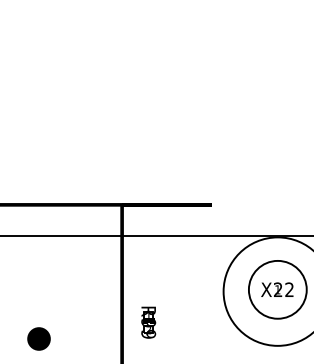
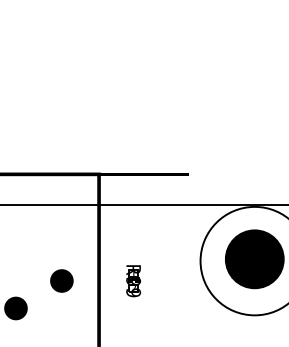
fill: (277, 289) -> (254, 258), added
part: (84, 311) -> (61, 280), added
part: (148, 322) -> (133, 280), moved

